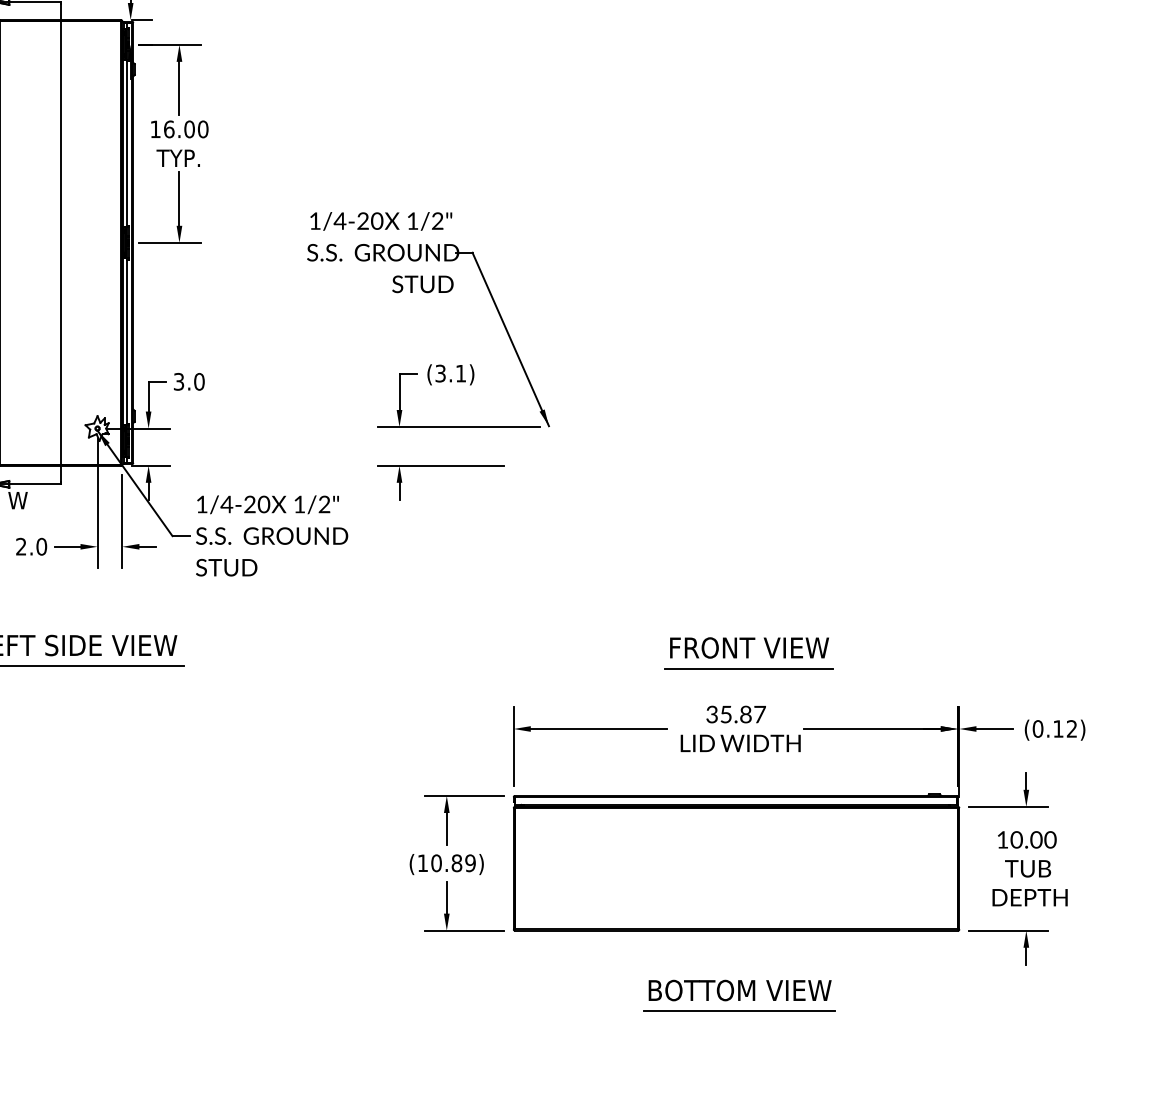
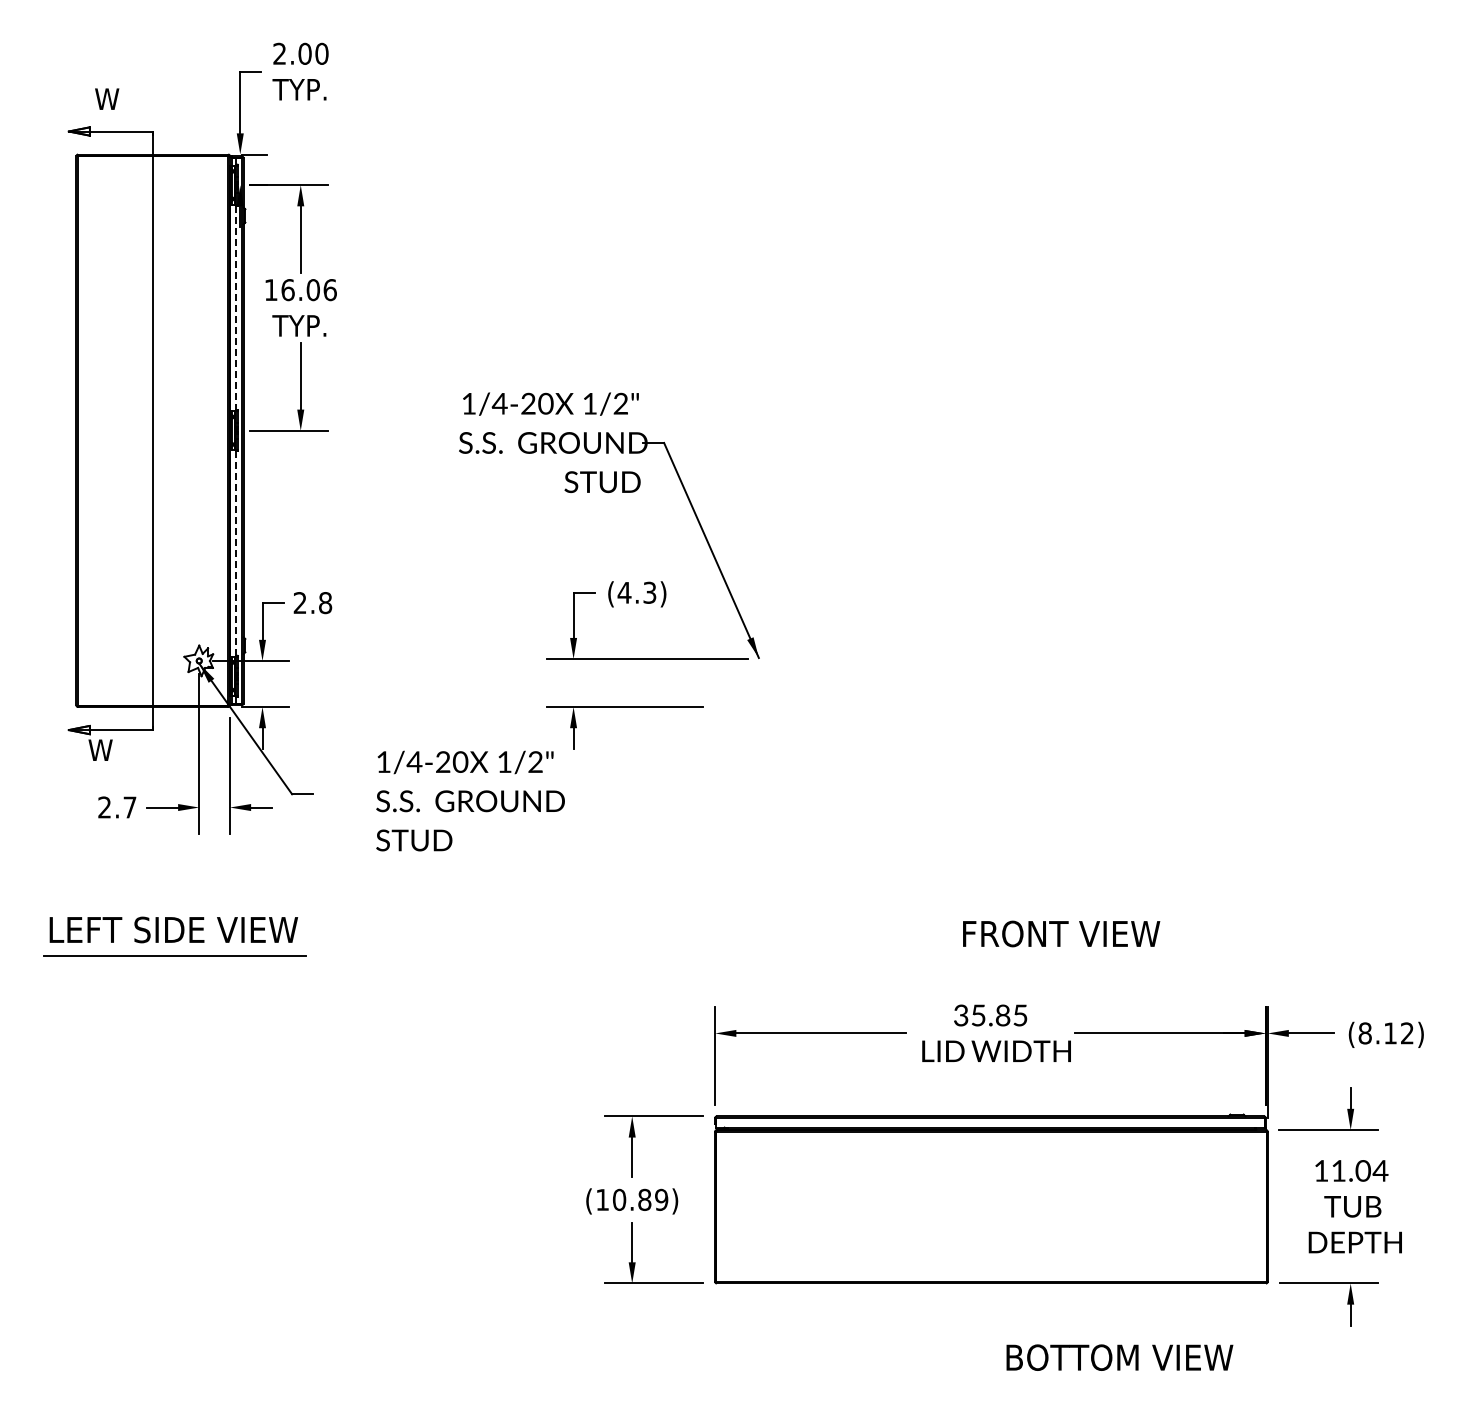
text: (202, 128) -> (329, 289), 16.00 -> 16.06
line: (127, 144) -> (236, 308), solid -> dashed
line: (127, 342) -> (236, 554), solid -> dashed
text: (450, 373) -> (636, 592), (3.1) -> (4.3)
text: (188, 382) -> (312, 603), 3.0 -> 2.8
text: (272, 535) -> (470, 800), moved
text: (41, 546) -> (129, 807), 2.0 -> 2.7
text: (749, 647) -> (1061, 933), moved
line: (748, 668) -> (1006, 958), removed
text: (759, 714) -> (1020, 1015), 35.87 -> 35.85
text: (1037, 729) -> (1364, 1033), (0.12) -> (8.12)
text: (1033, 839) -> (1359, 1170), 10.00 -> 11.04
text: (739, 990) -> (1119, 1357), moved
line: (739, 1010) -> (995, 1382), removed

